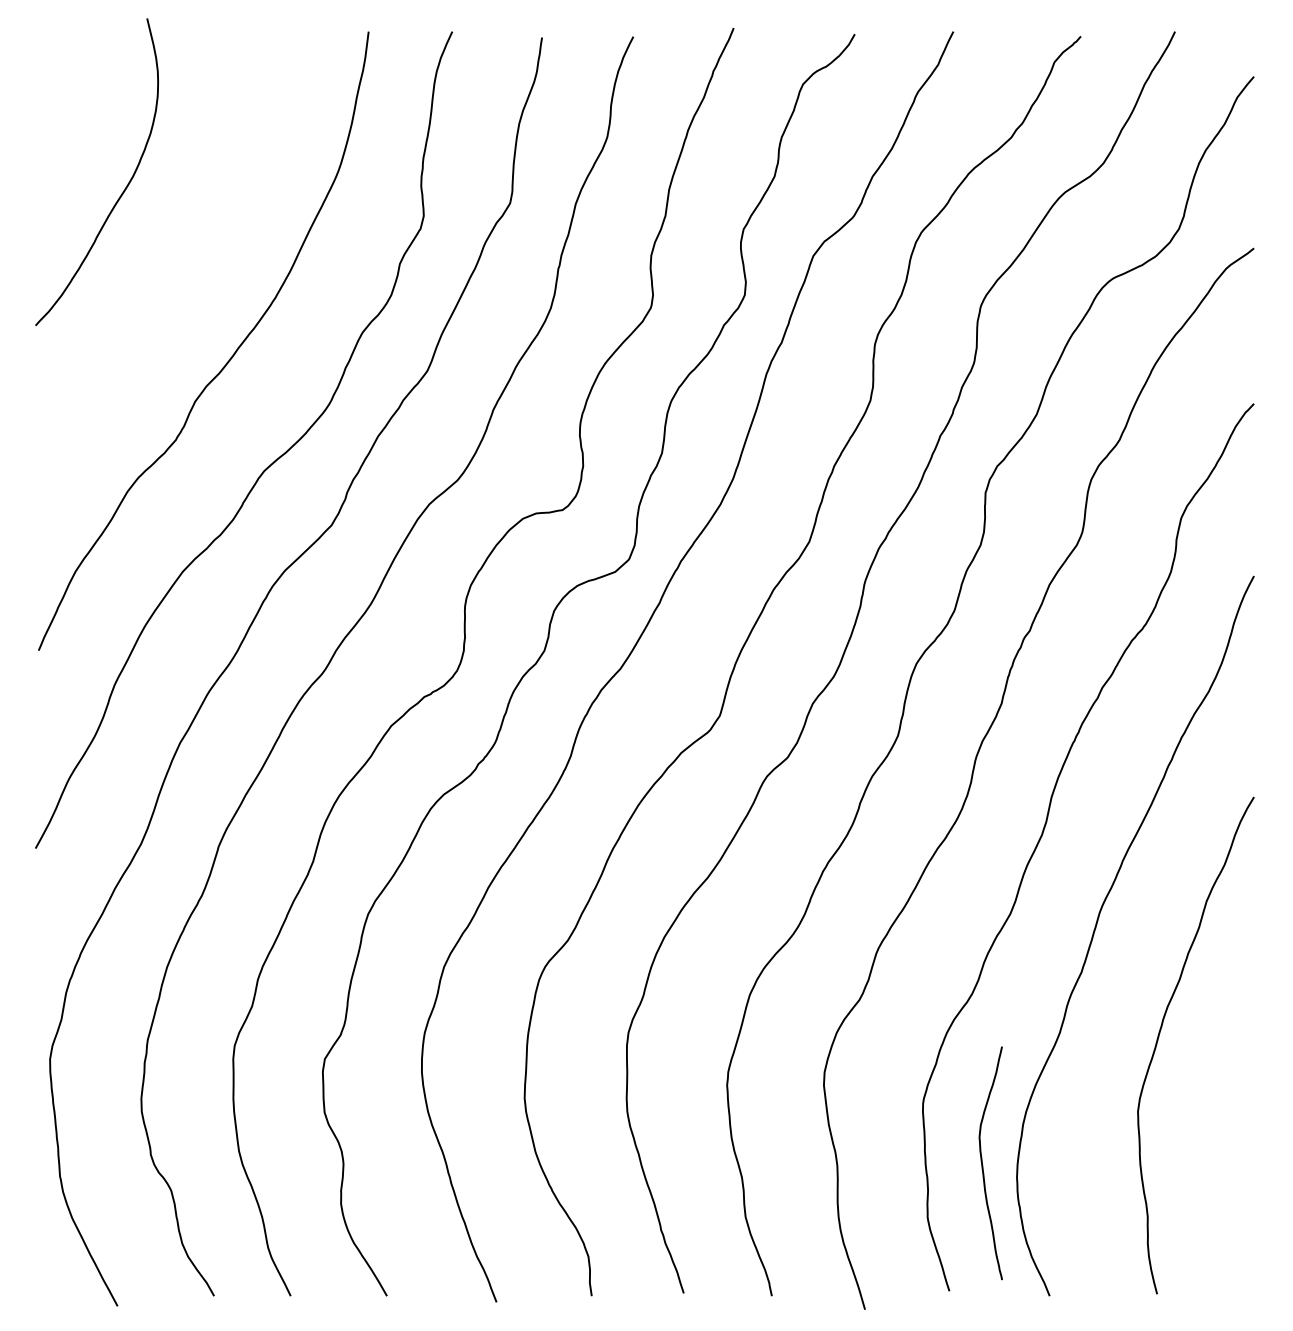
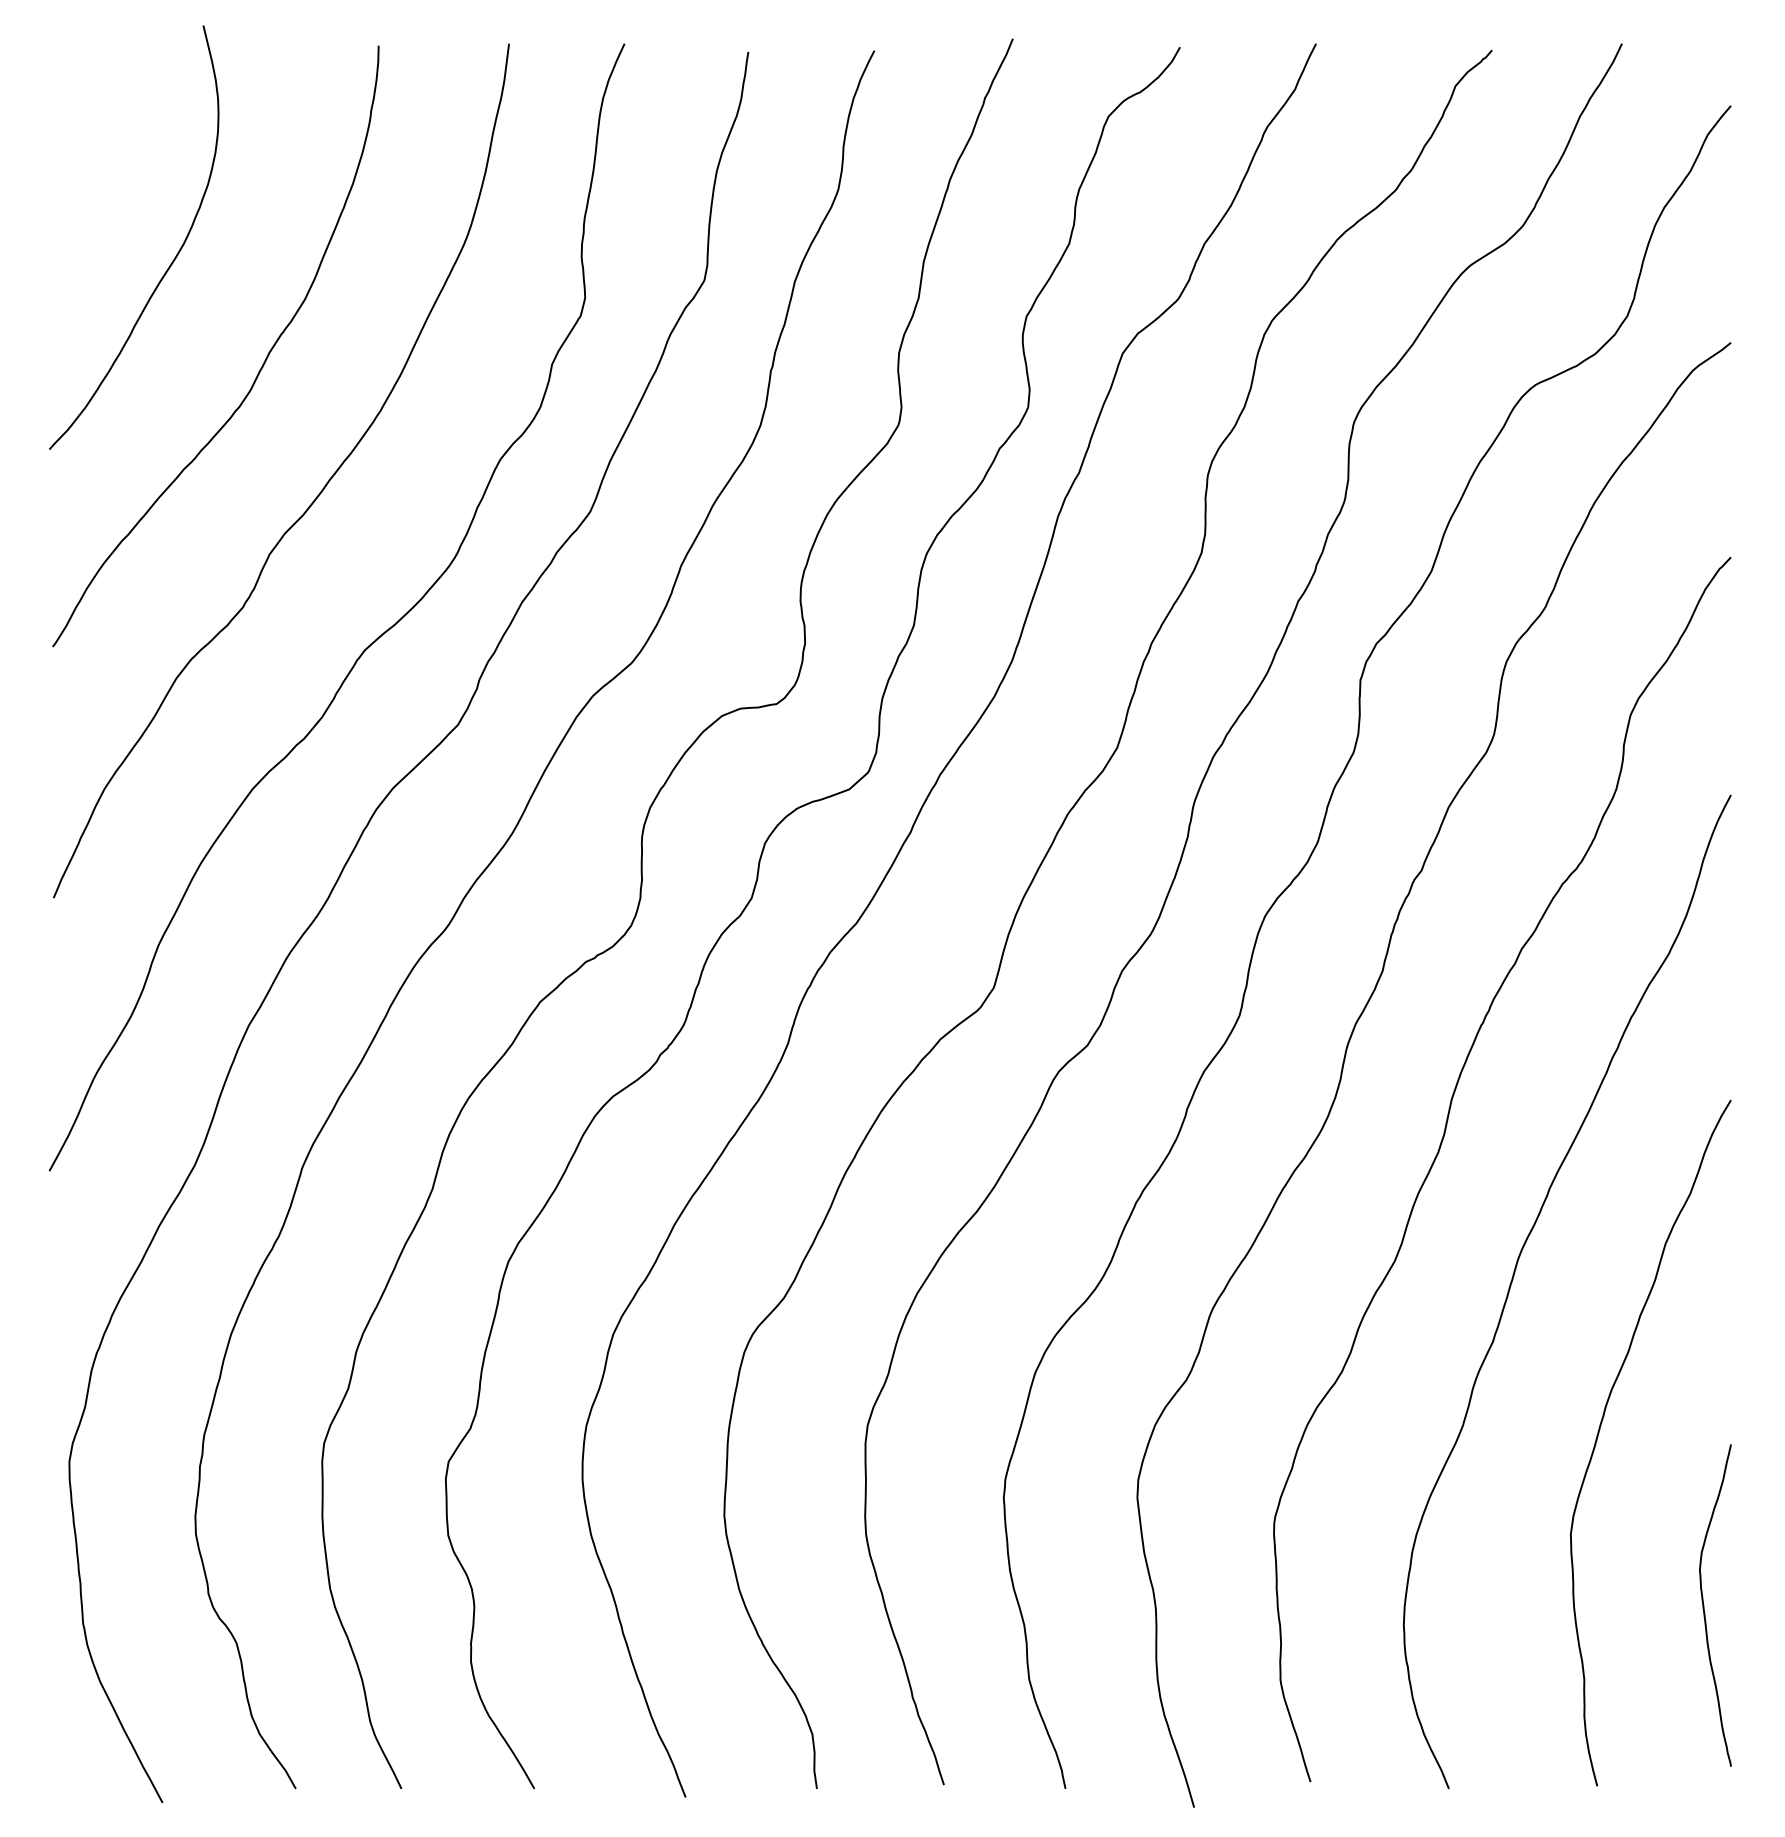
curve: (187, 267) -> (259, 369), added
curve: (983, 1165) -> (1705, 1608), moved

